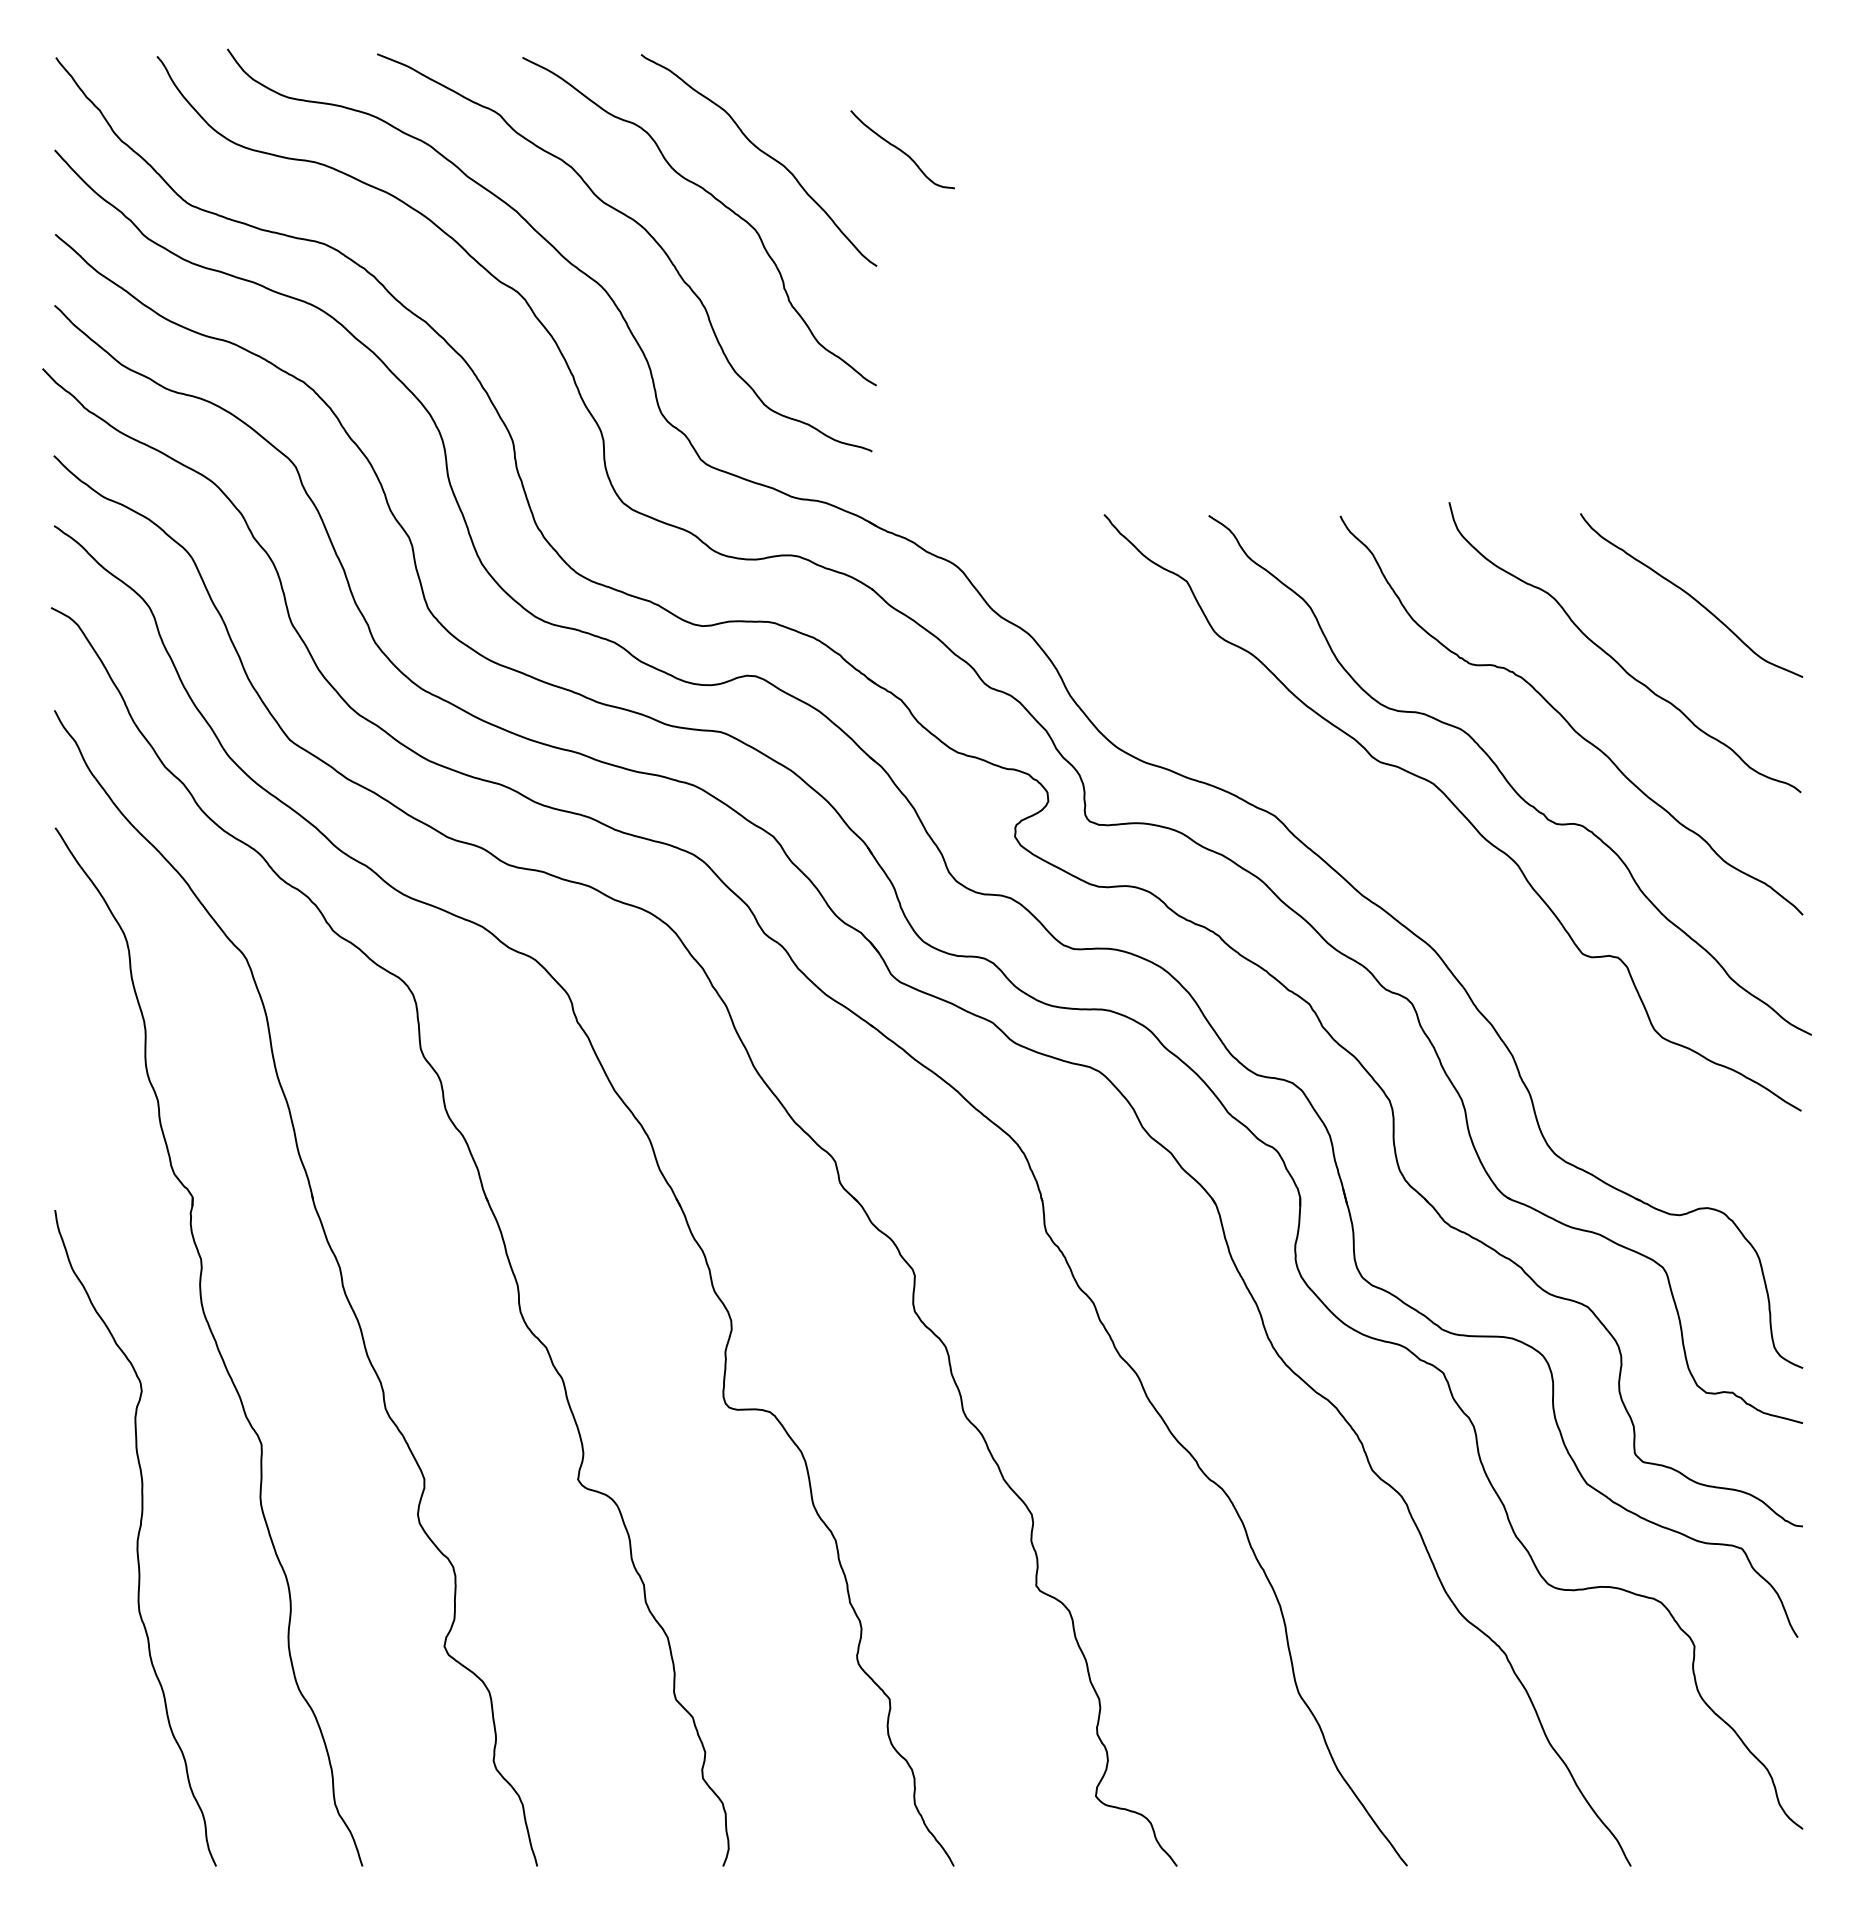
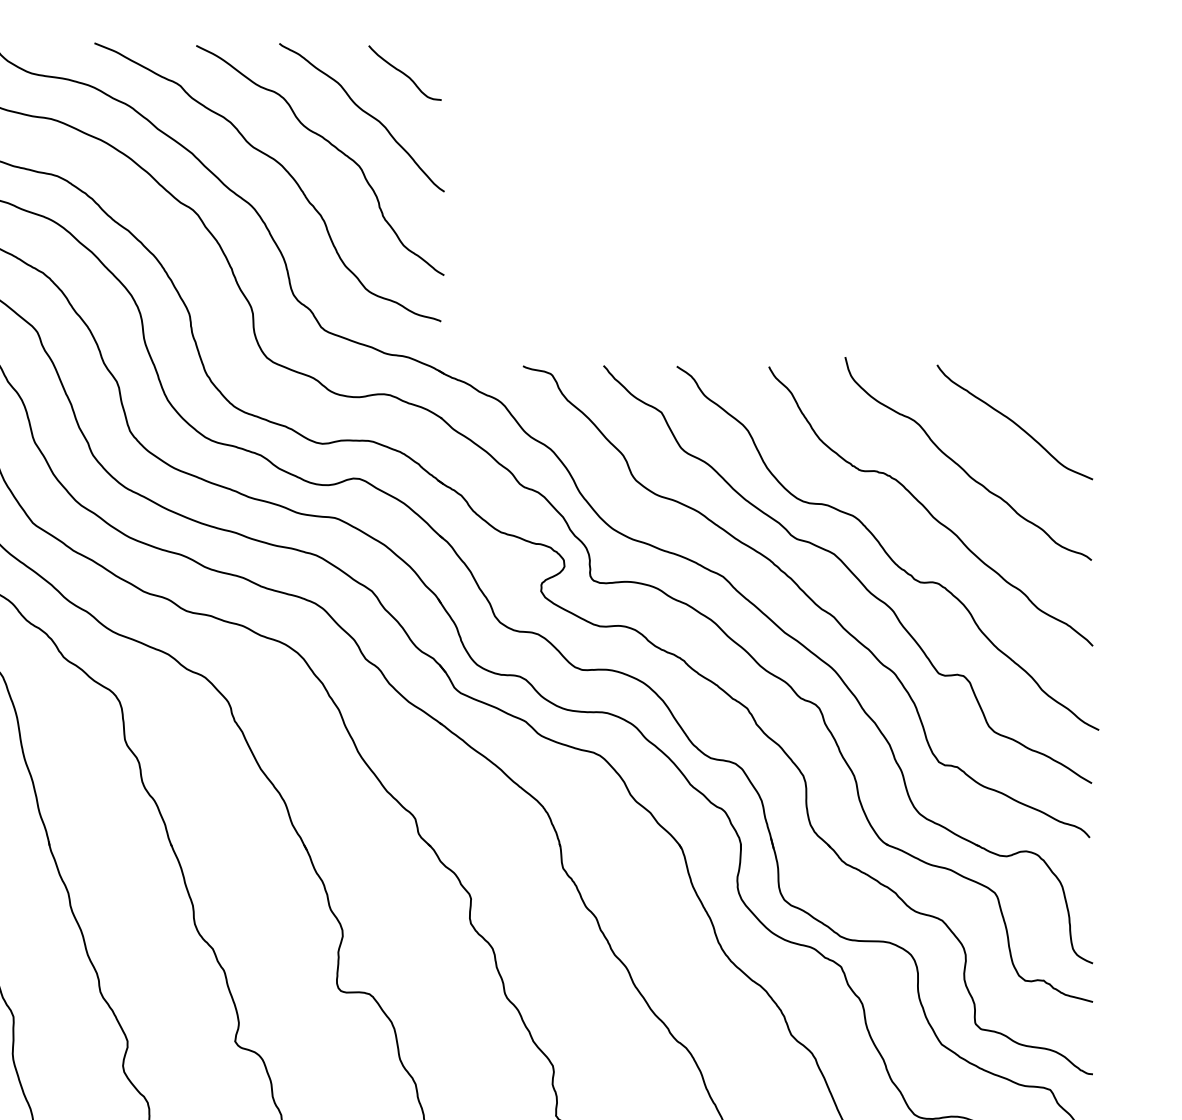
curve: (901, 149) -> (404, 72), moved
curve: (1397, 846) -> (809, 598), added

